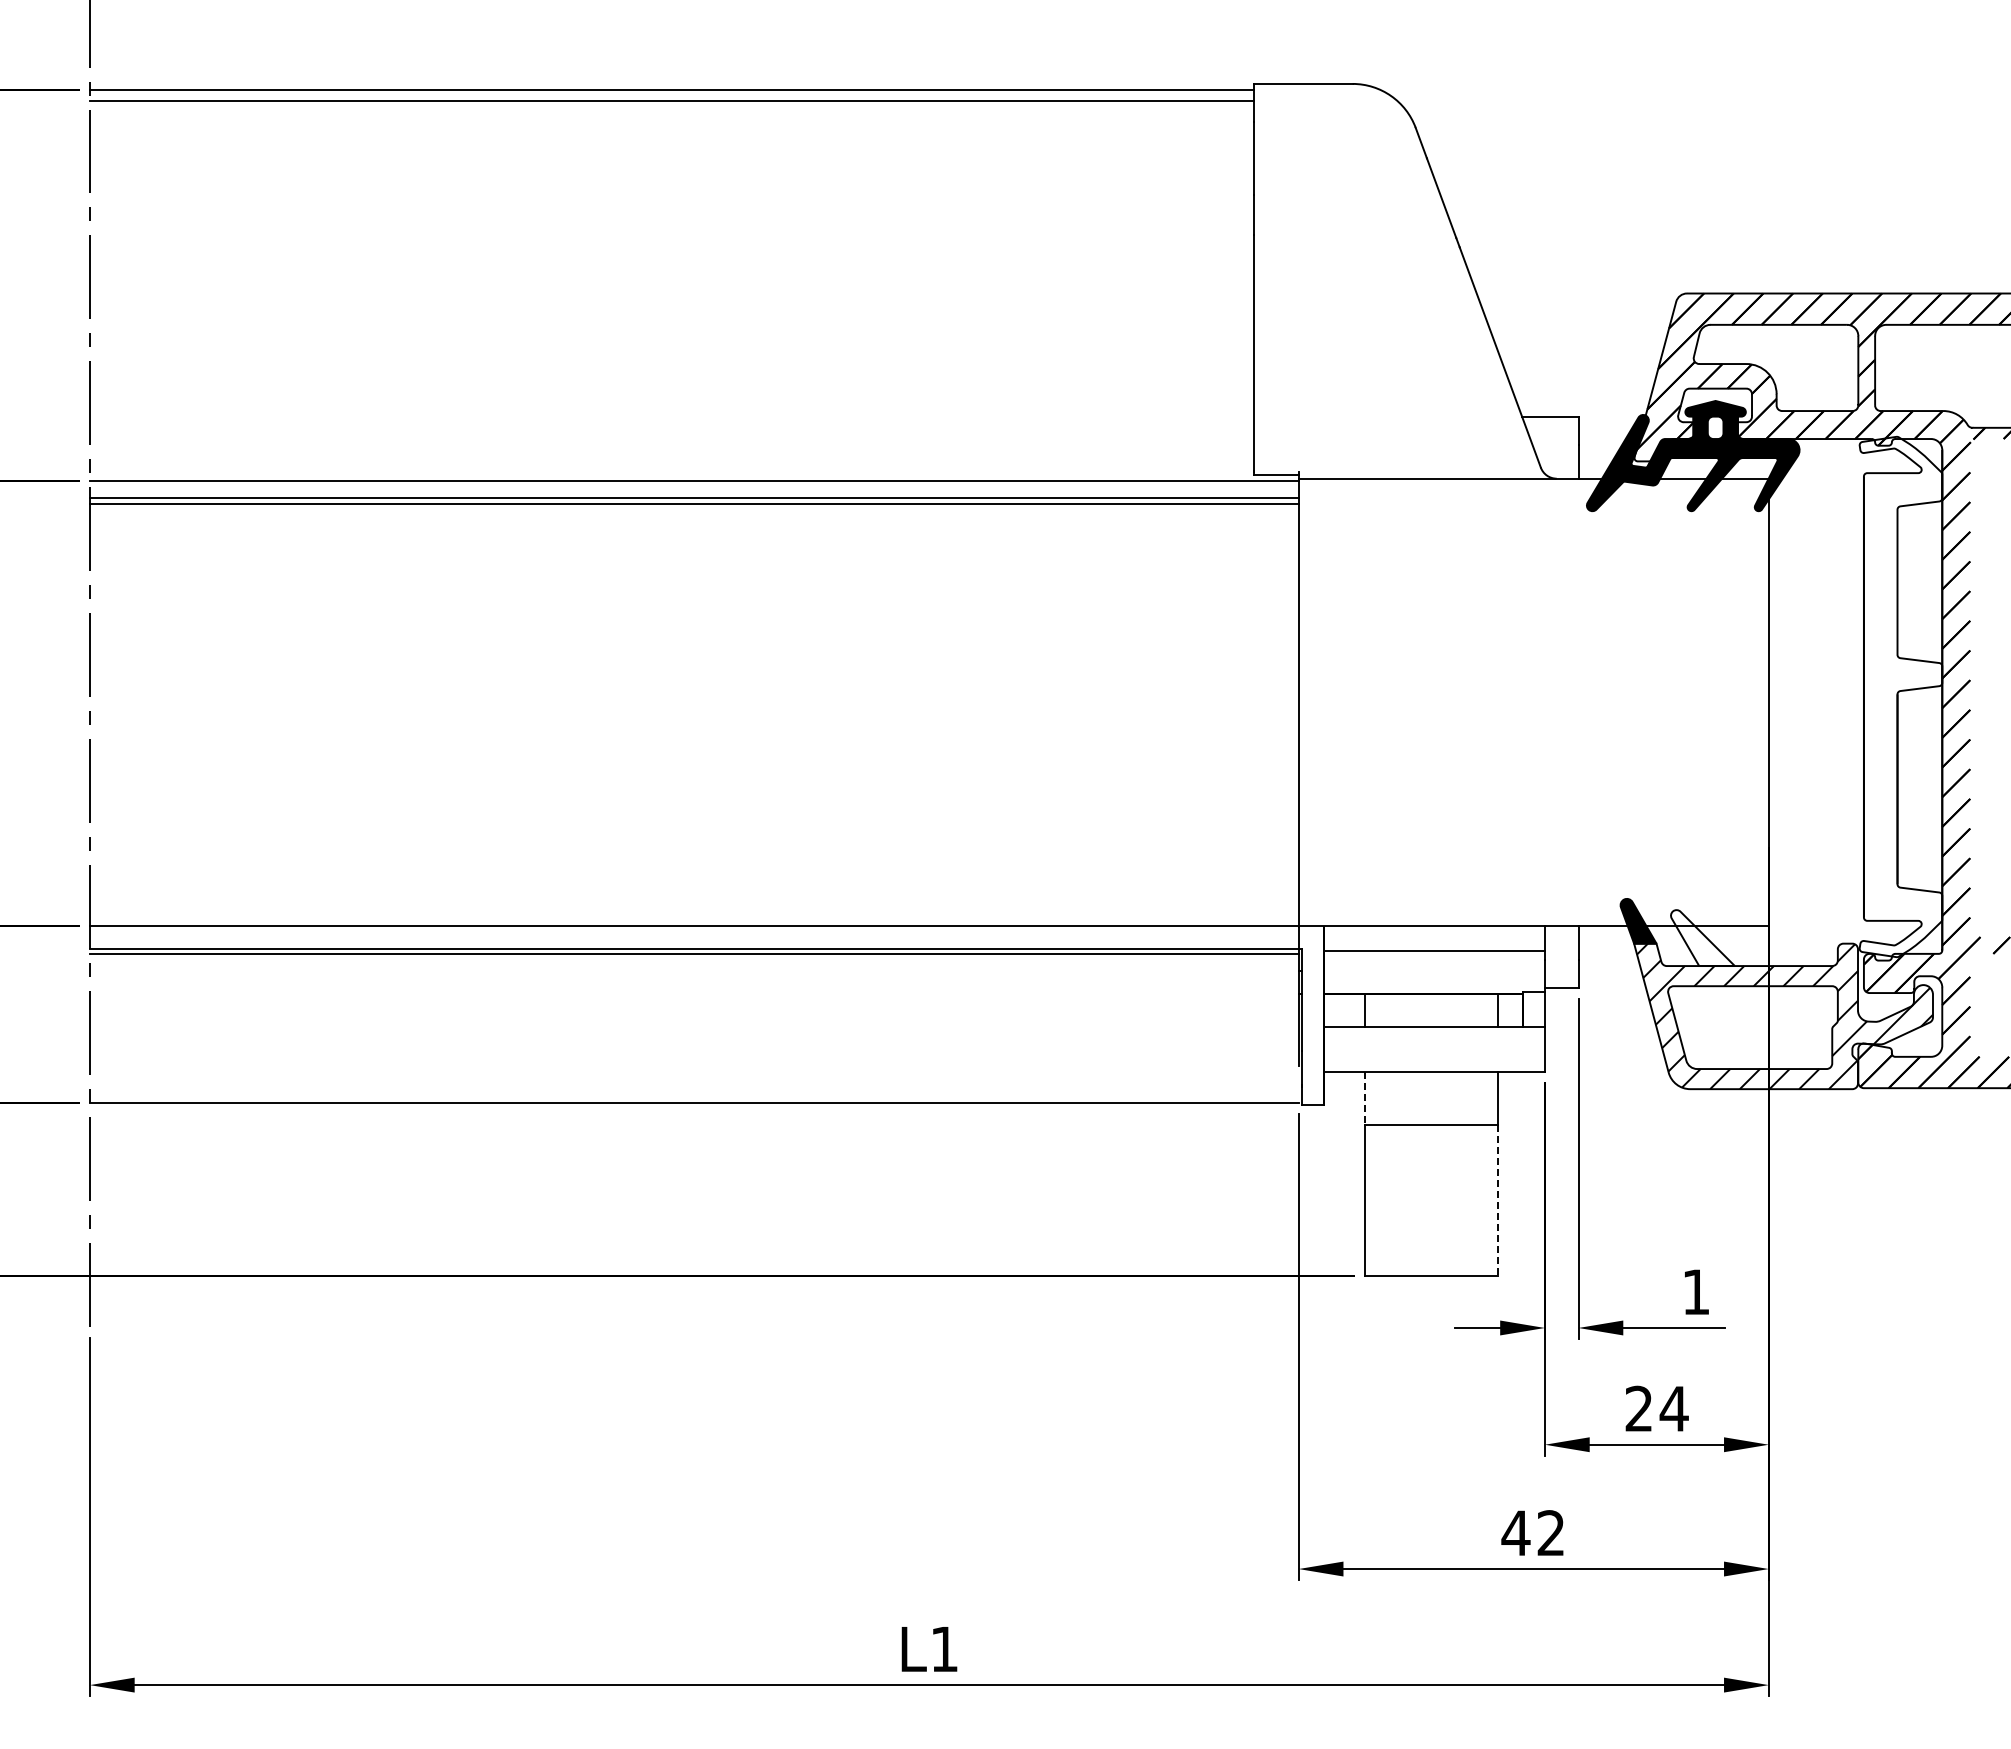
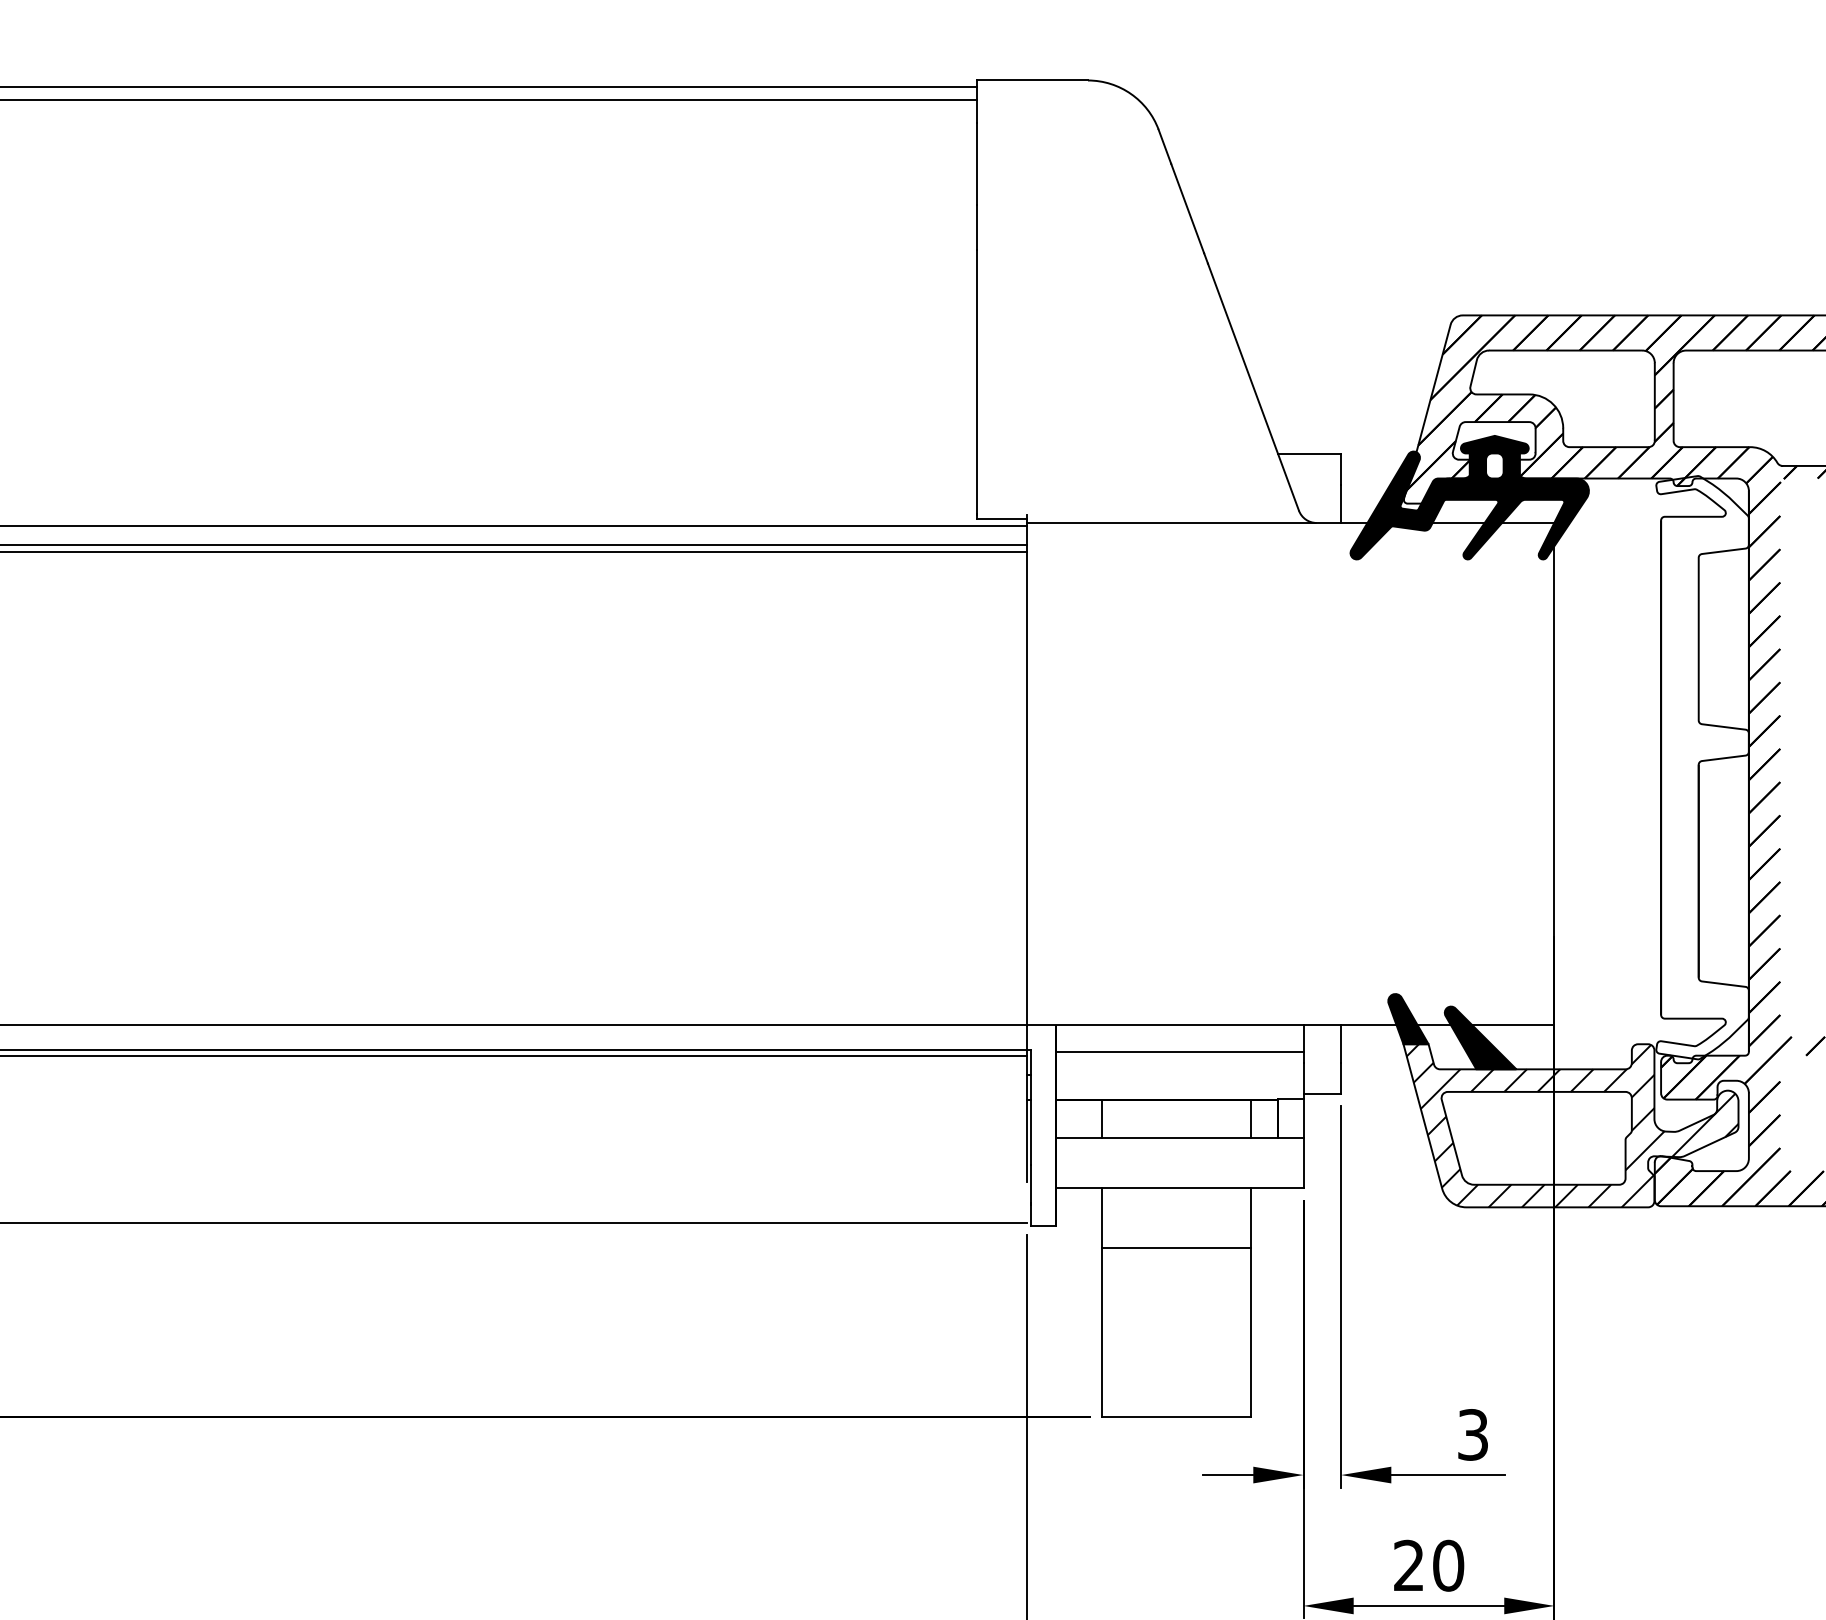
fill: (1702, 938) -> (1480, 1038), added
line: (1365, 1098) -> (1102, 1217), dashed -> solid
line: (1498, 1201) -> (1251, 1333), dashed -> solid
text: (1696, 1292) -> (1473, 1435), 1 -> 3
text: (1673, 1408) -> (1447, 1565), 24 -> 20

